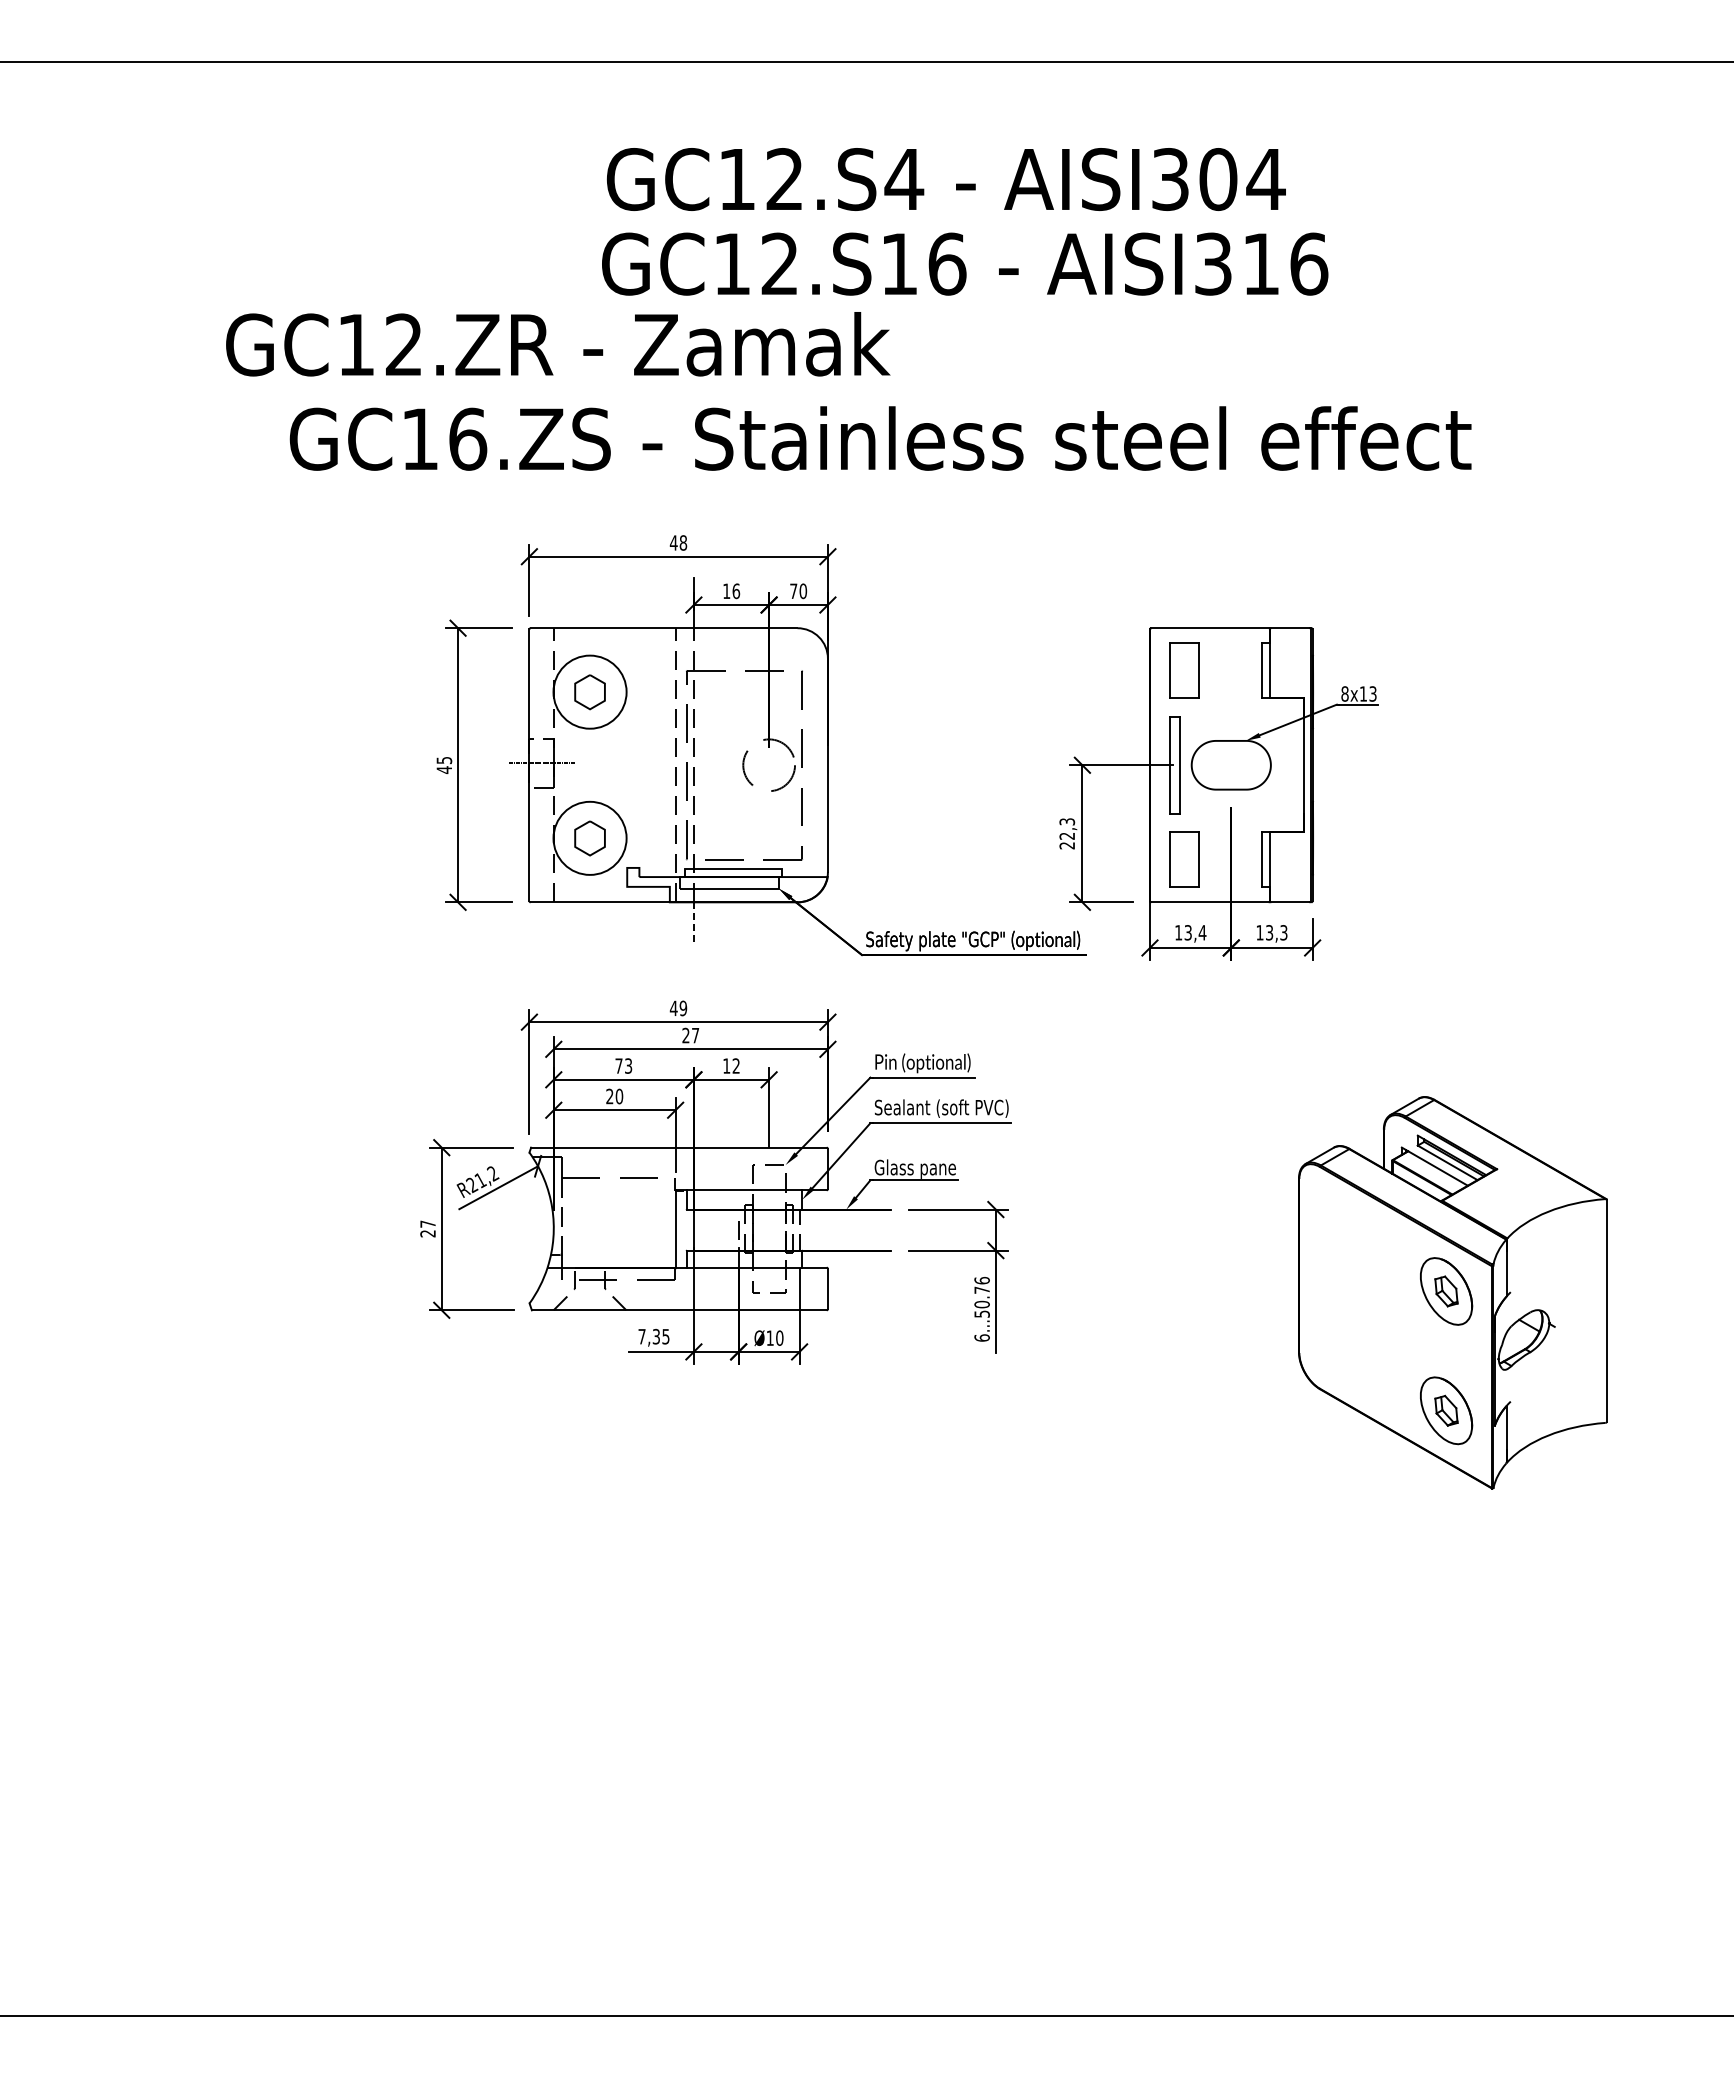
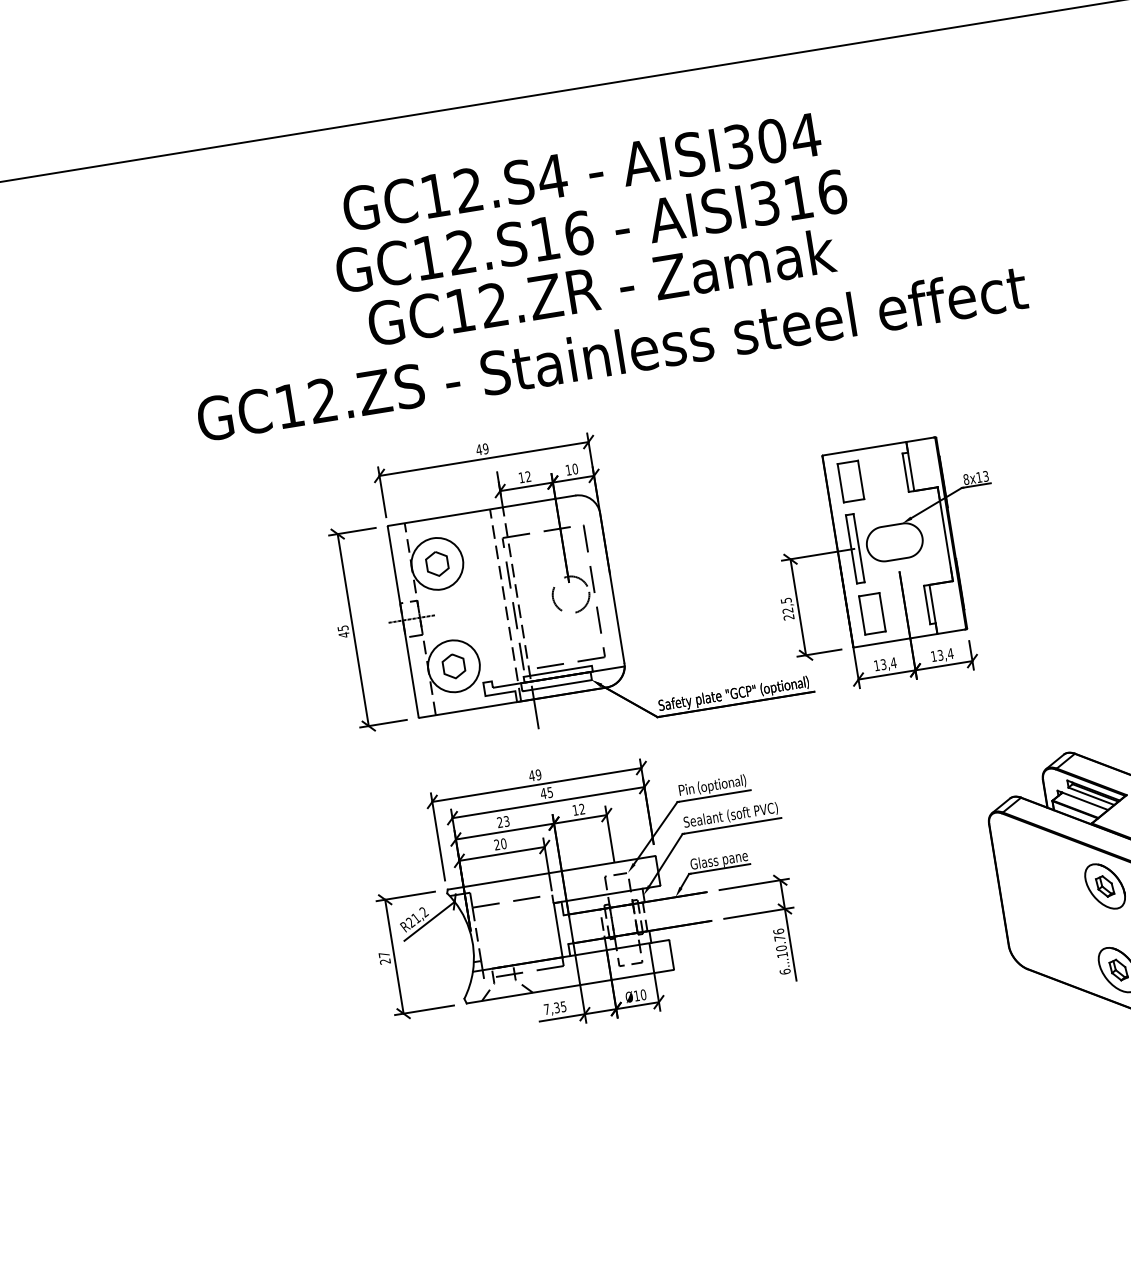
text: (945, 179) -> (581, 172), moved
text: (965, 263) -> (591, 230), moved
text: (558, 344) -> (602, 287), moved
text: (468, 438) -> (323, 400), GC16.ZS -> GC12.ZS
text: (683, 542) -> (485, 448), 48 -> 49
text: (793, 590) -> (568, 469), 70 -> 10
text: (736, 591) -> (528, 476), 16 -> 12
text: (1066, 821) -> (785, 600), 22,3 -> 22,5
line: (693, 923) -> (536, 714), dashed -> solid
text: (1283, 932) -> (950, 653), 13,3 -> 13,4
text: (690, 1035) -> (546, 792), 27 -> 45
text: (618, 1065) -> (499, 822), 73 -> 23
text: (981, 1313) -> (782, 954), 6...50.76 -> 6...10.76

